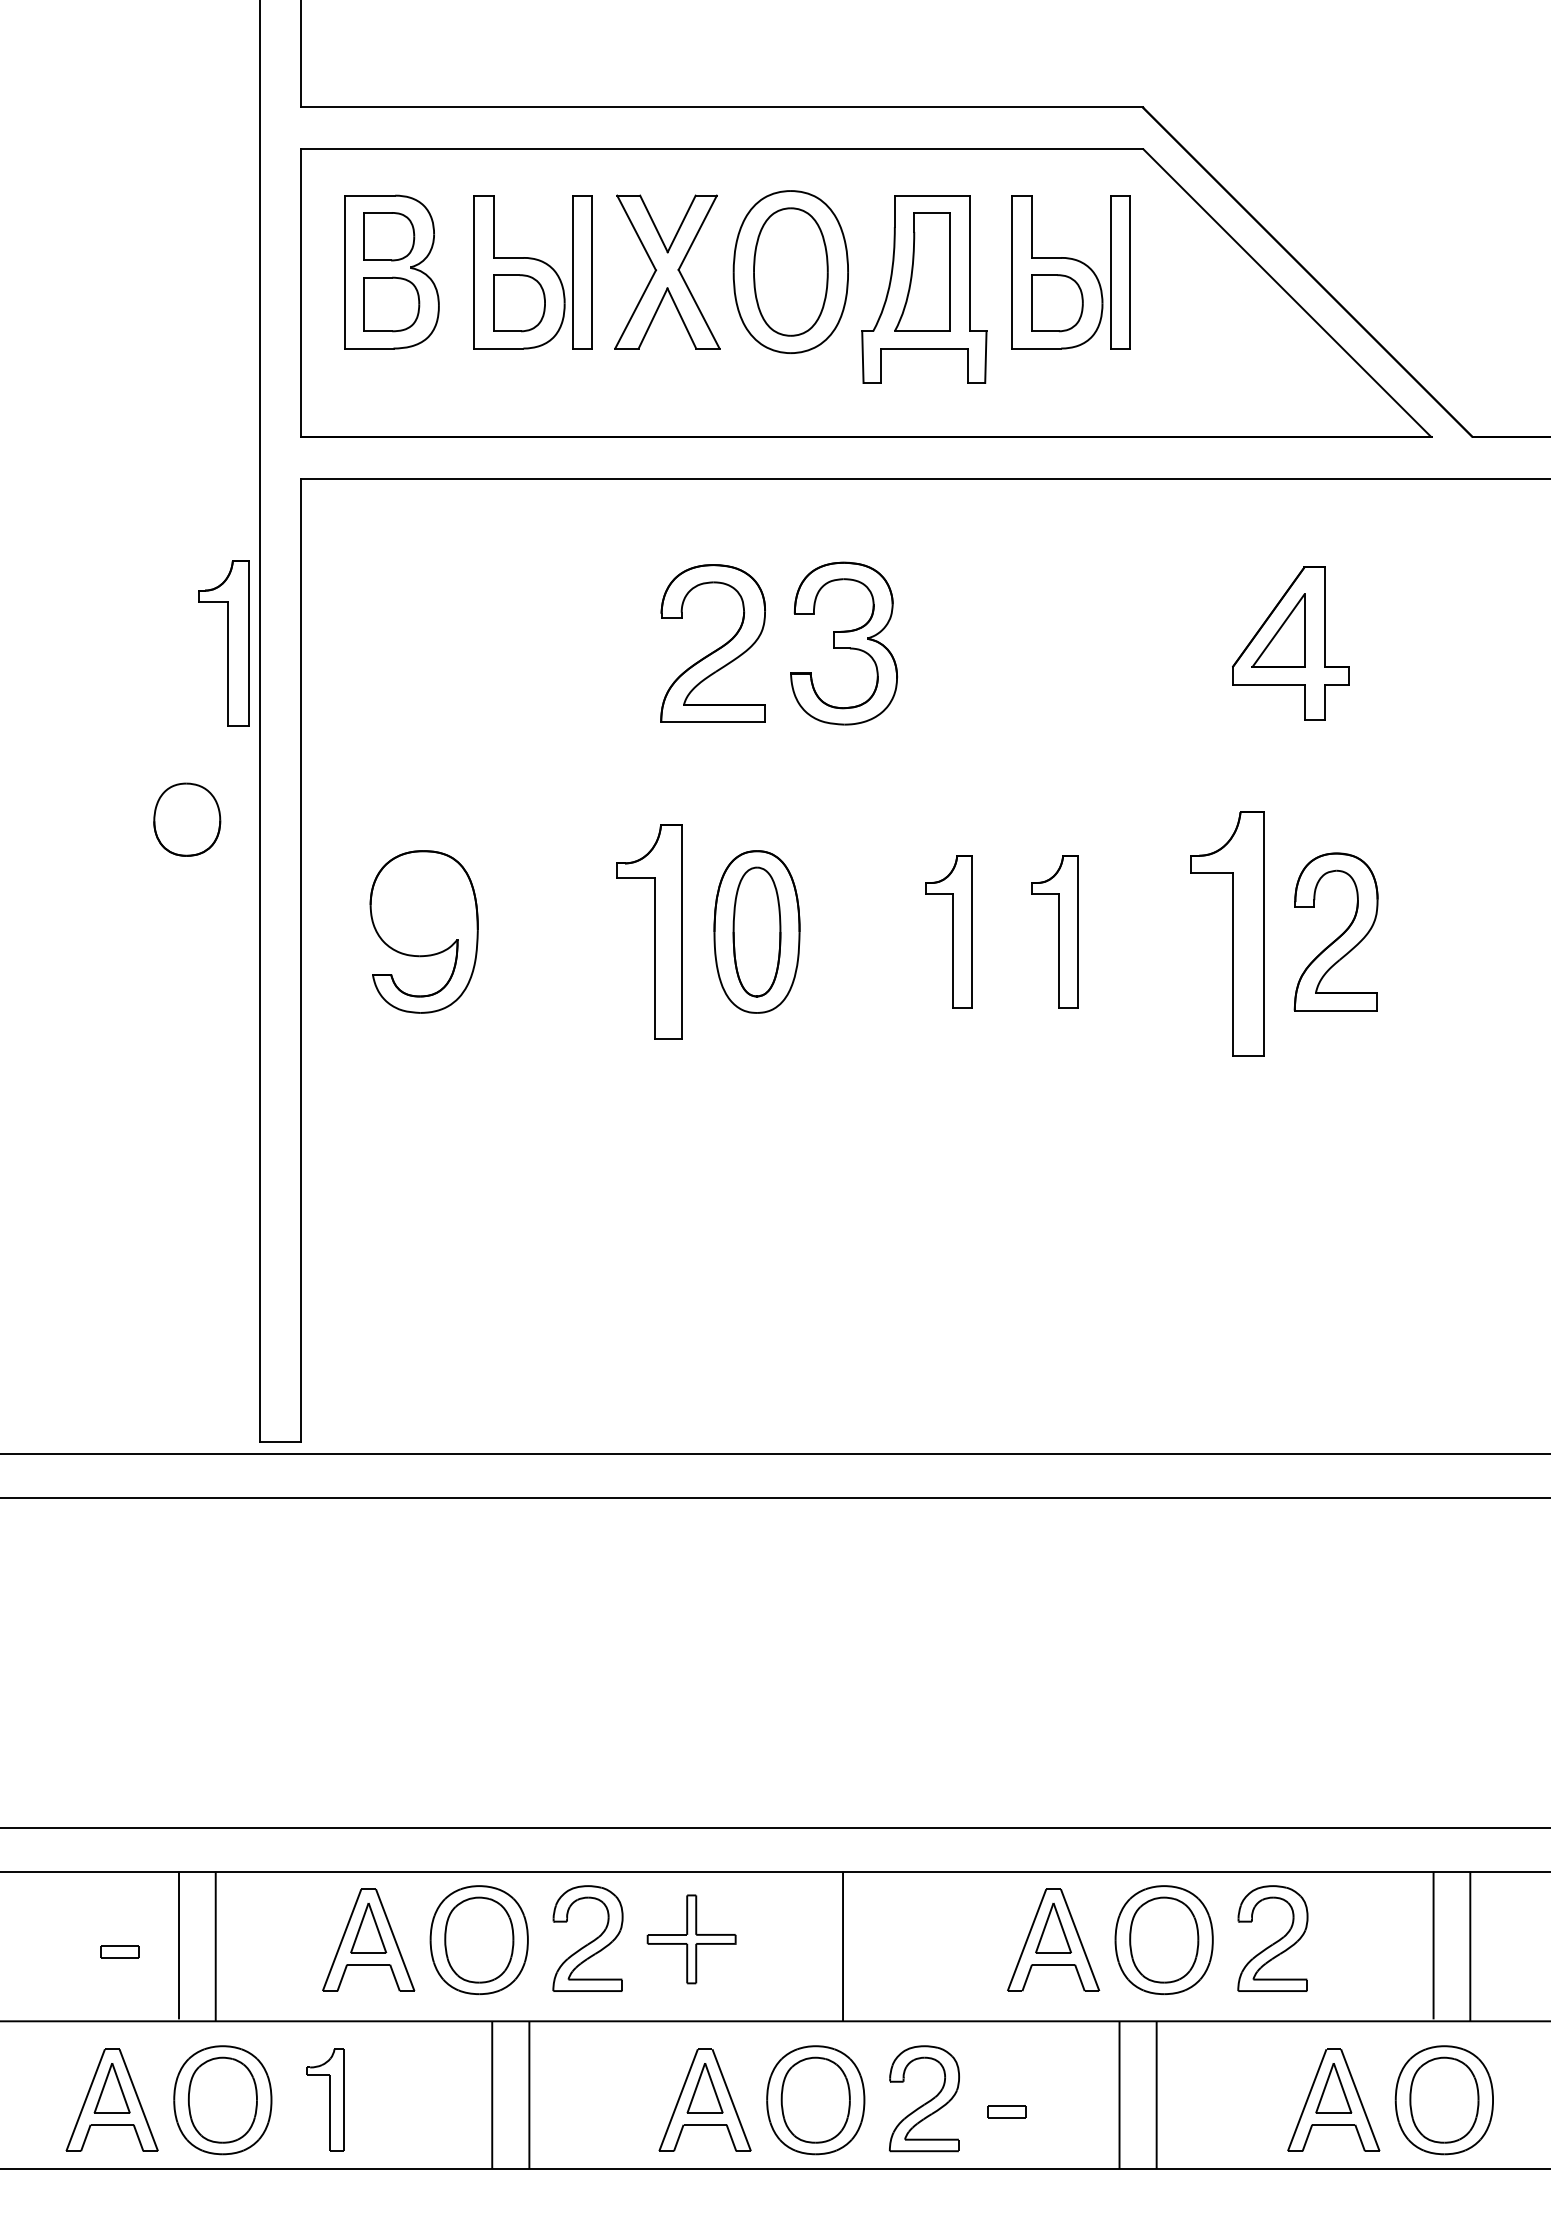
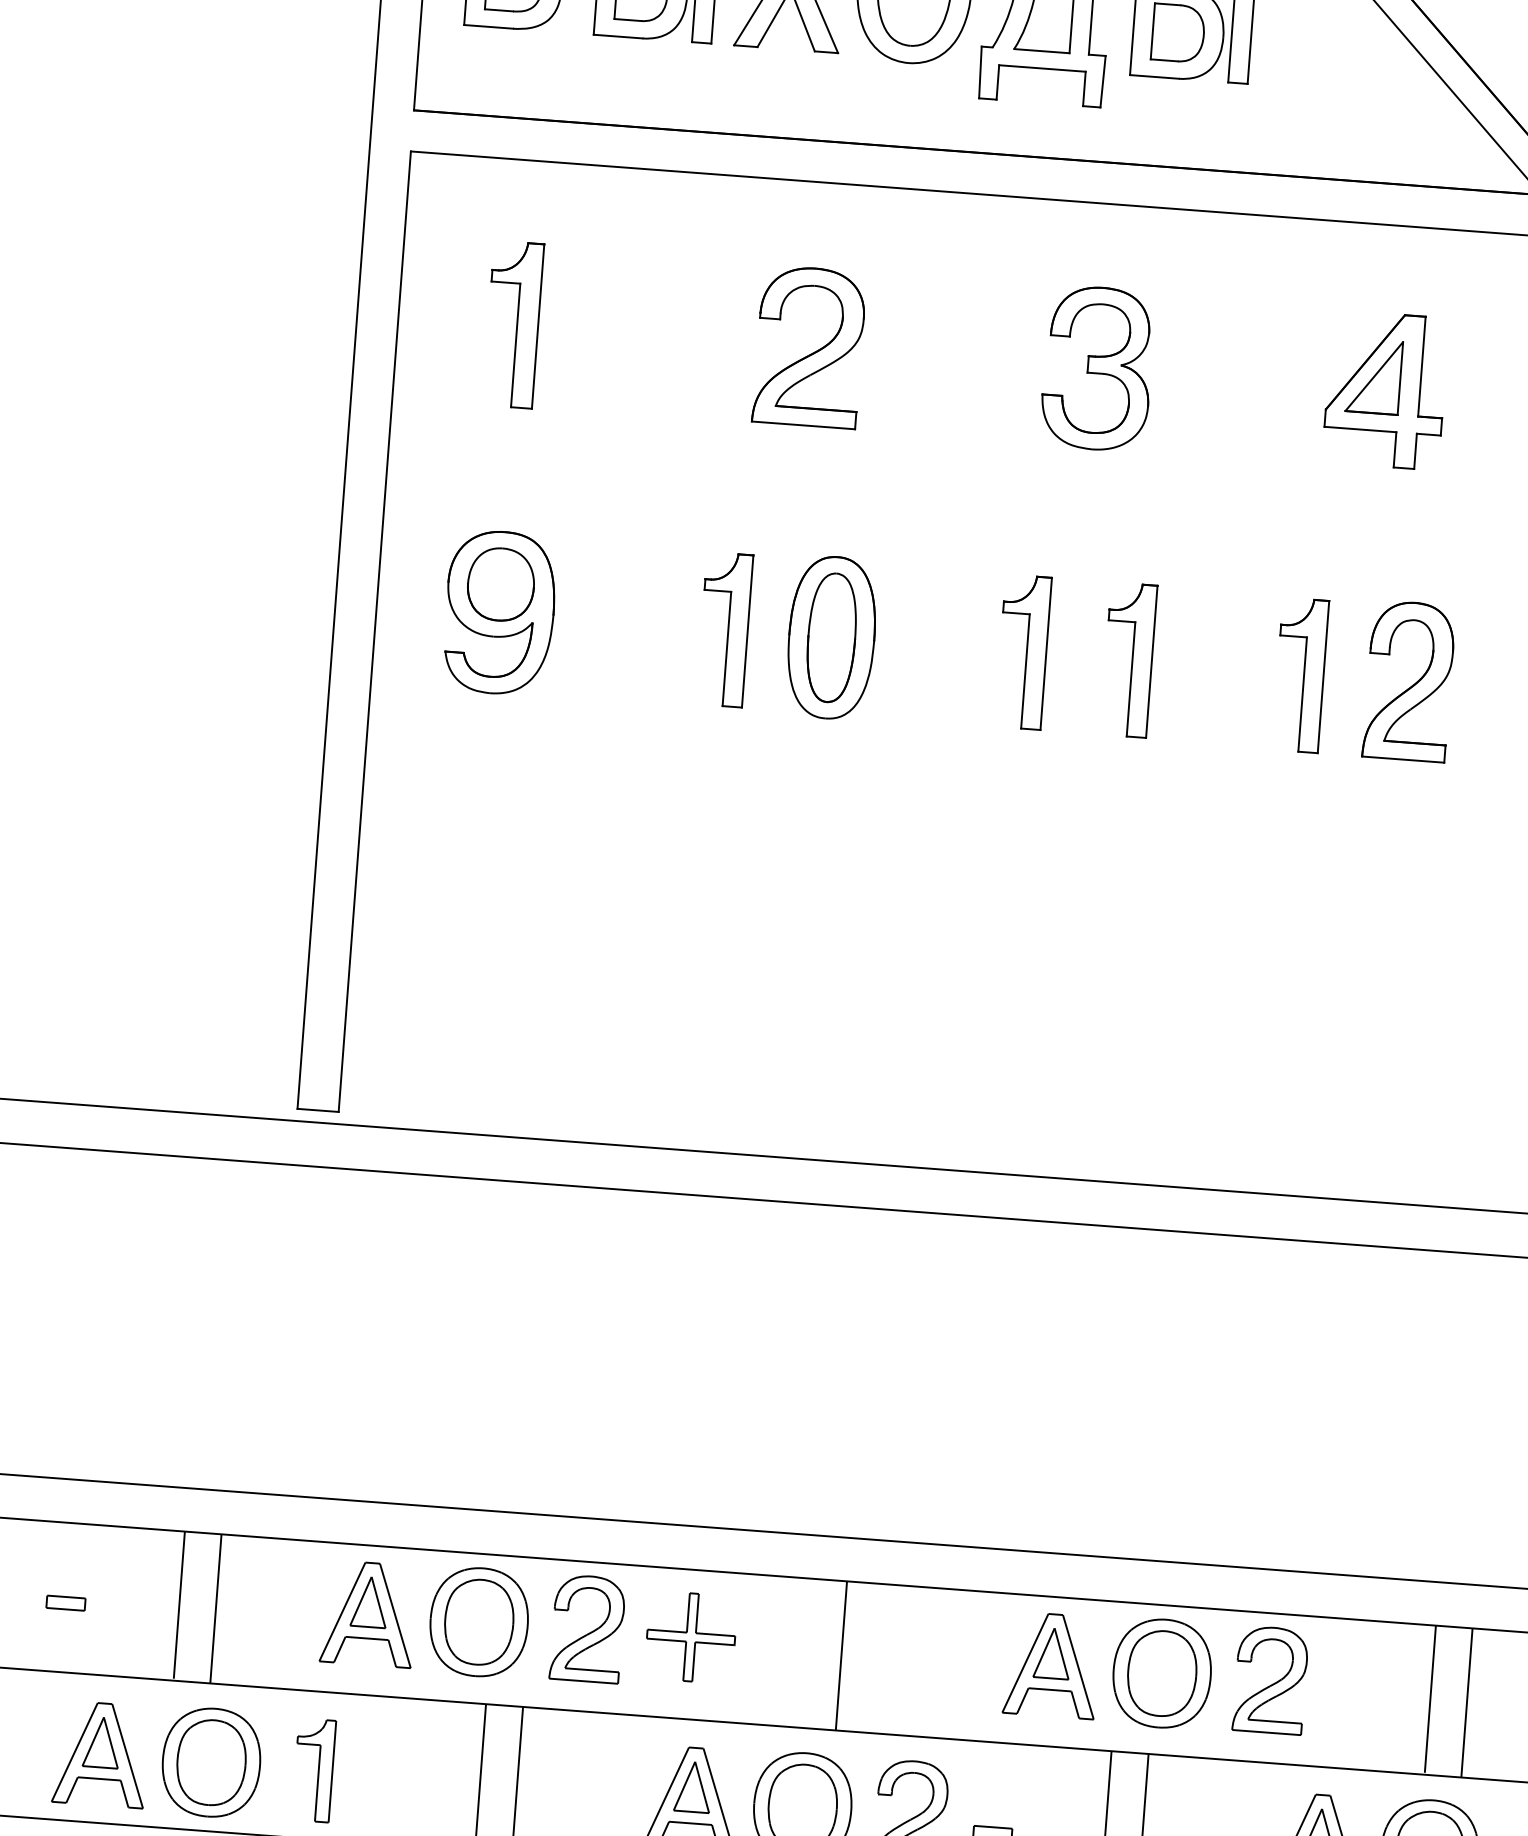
part: (223, 643) -> (512, 324), moved
part: (844, 643) -> (1098, 368), moved
part: (187, 819) -> (501, 584), moved
part: (649, 931) -> (724, 629), size x0.71
part: (1226, 934) -> (1299, 675), size x0.62
part: (119, 1951) -> (65, 1602), moved

